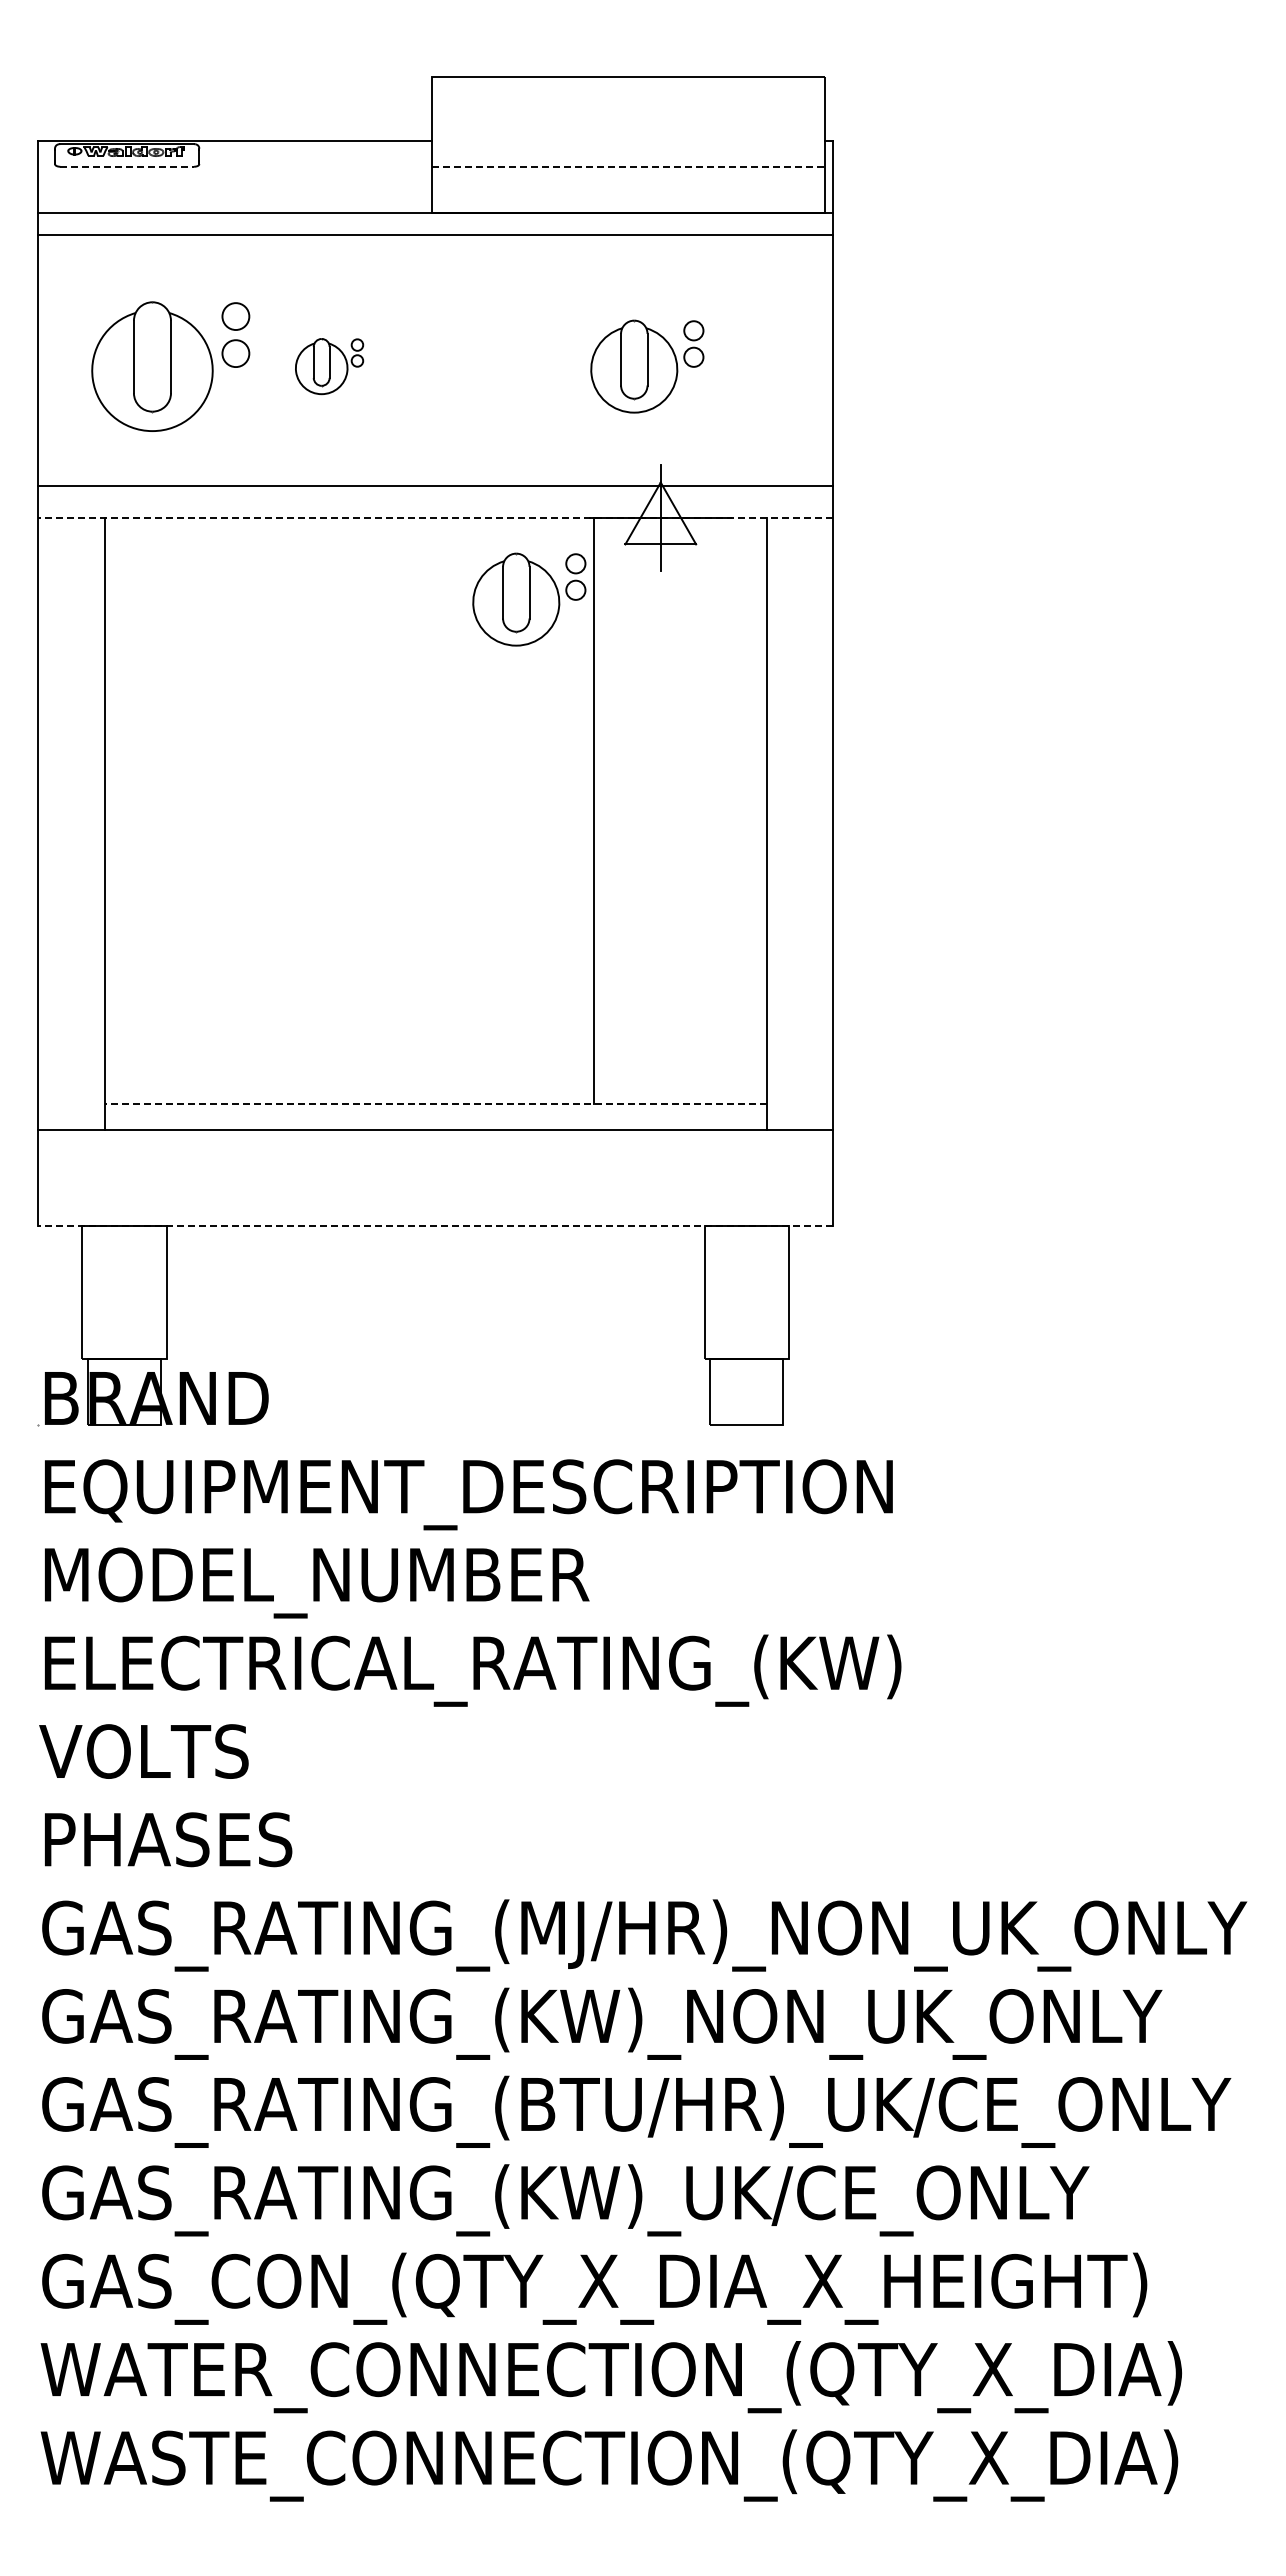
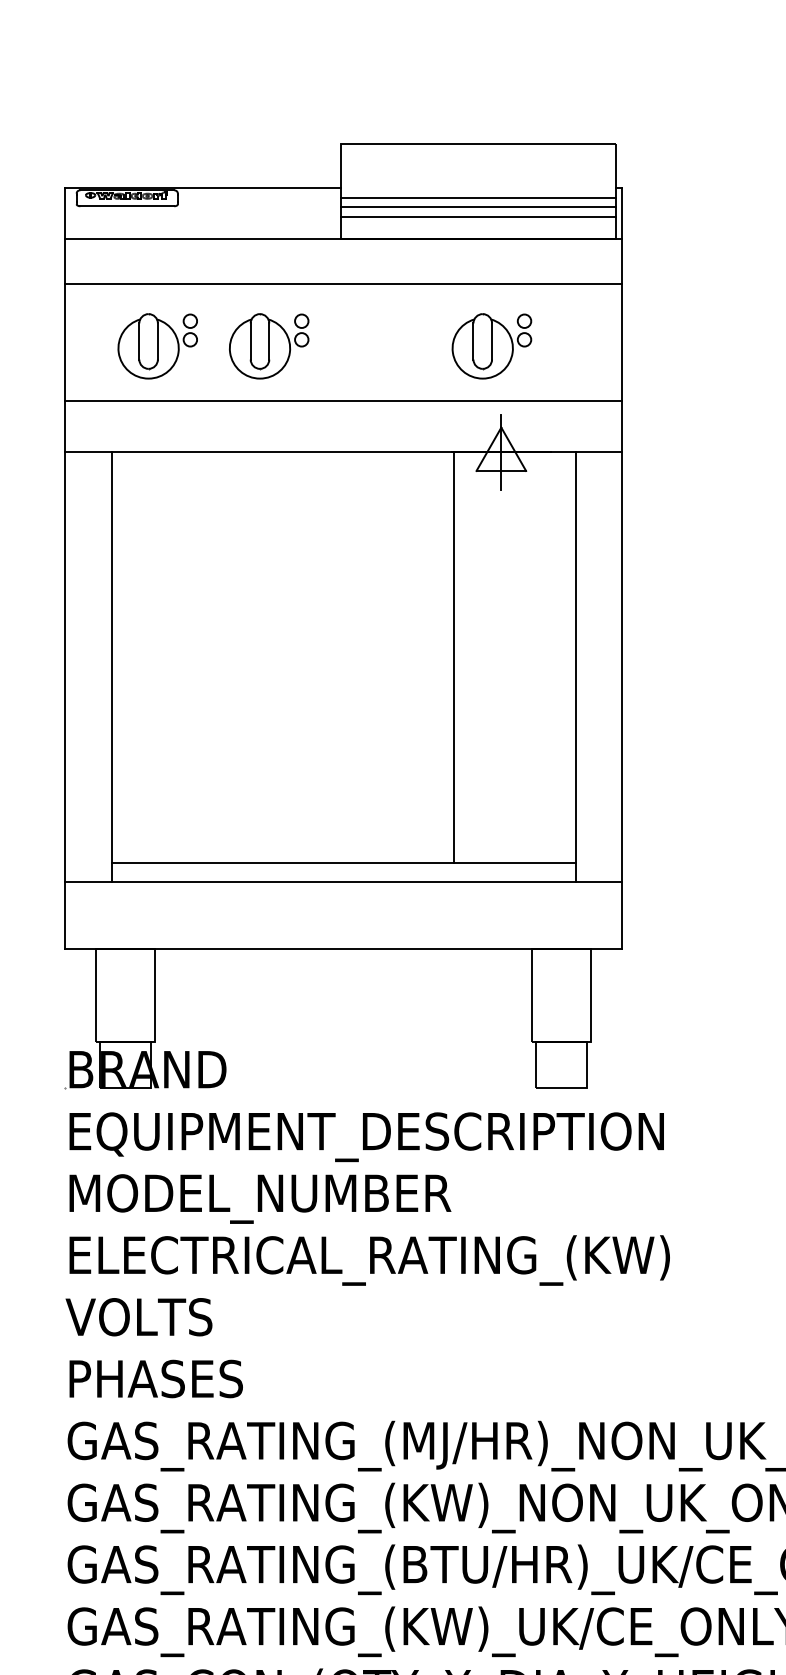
line: (627, 155) -> (478, 198), added
line: (127, 166) -> (127, 206), dashed -> solid
line: (628, 167) -> (478, 206), dashed -> solid
line: (627, 182) -> (478, 217), added
line: (435, 235) -> (343, 284), moved
part: (170, 366) -> (157, 346), size x0.71
part: (329, 366) -> (269, 346), size x1.67
line: (435, 486) -> (343, 401), moved
line: (435, 517) -> (343, 452), dashed -> solid
part: (529, 599) -> (409, 509), removed
line: (435, 1103) -> (343, 862), dashed -> solid
line: (435, 1226) -> (343, 949), dashed -> solid

